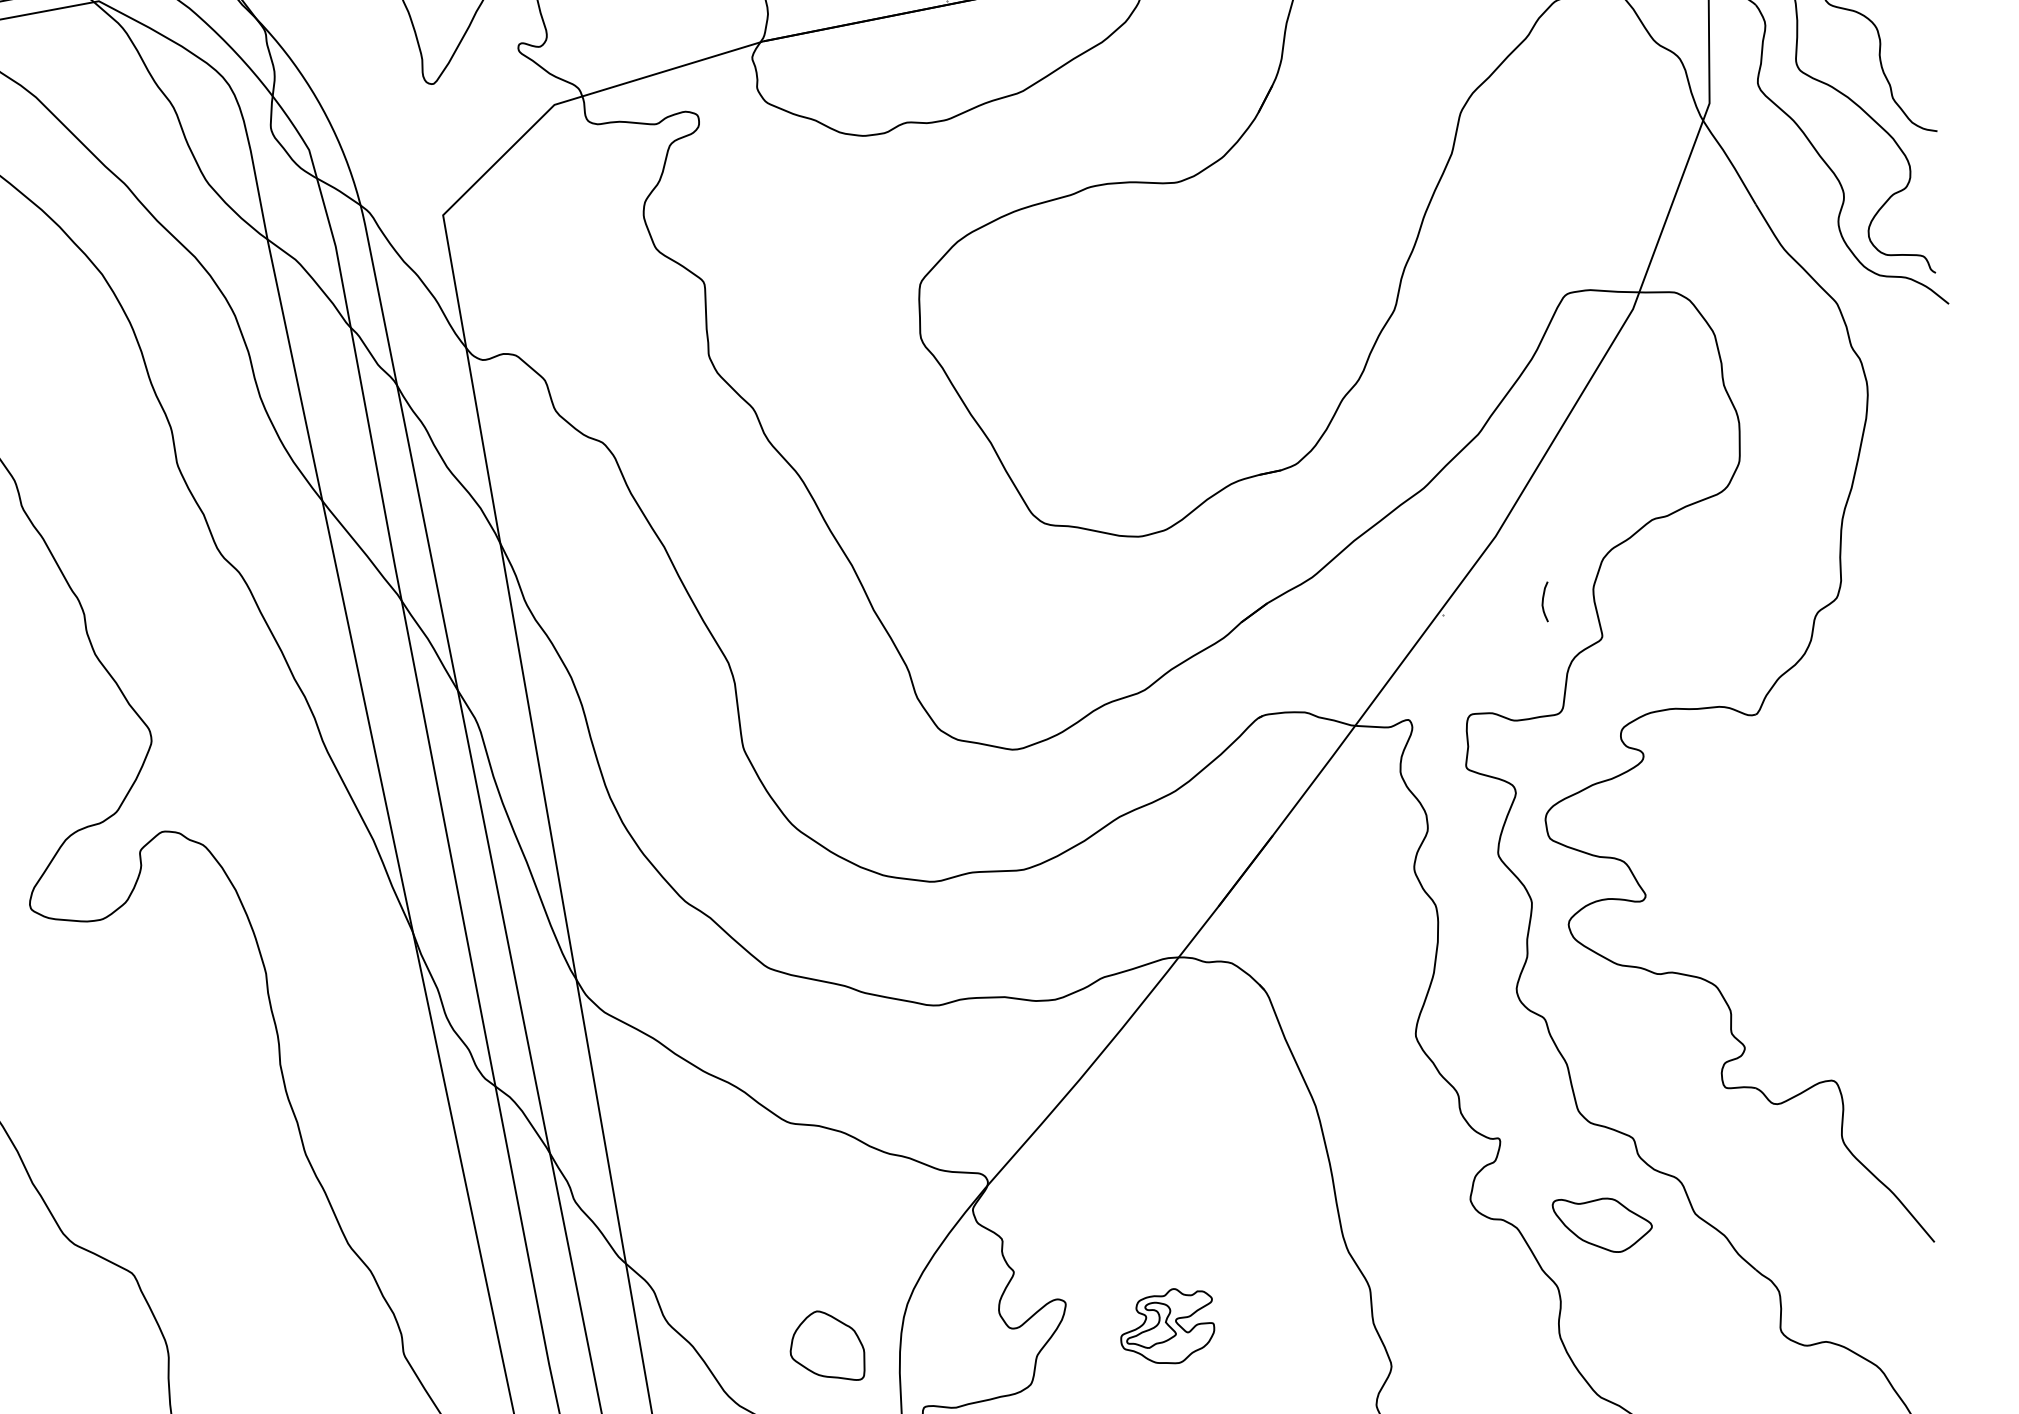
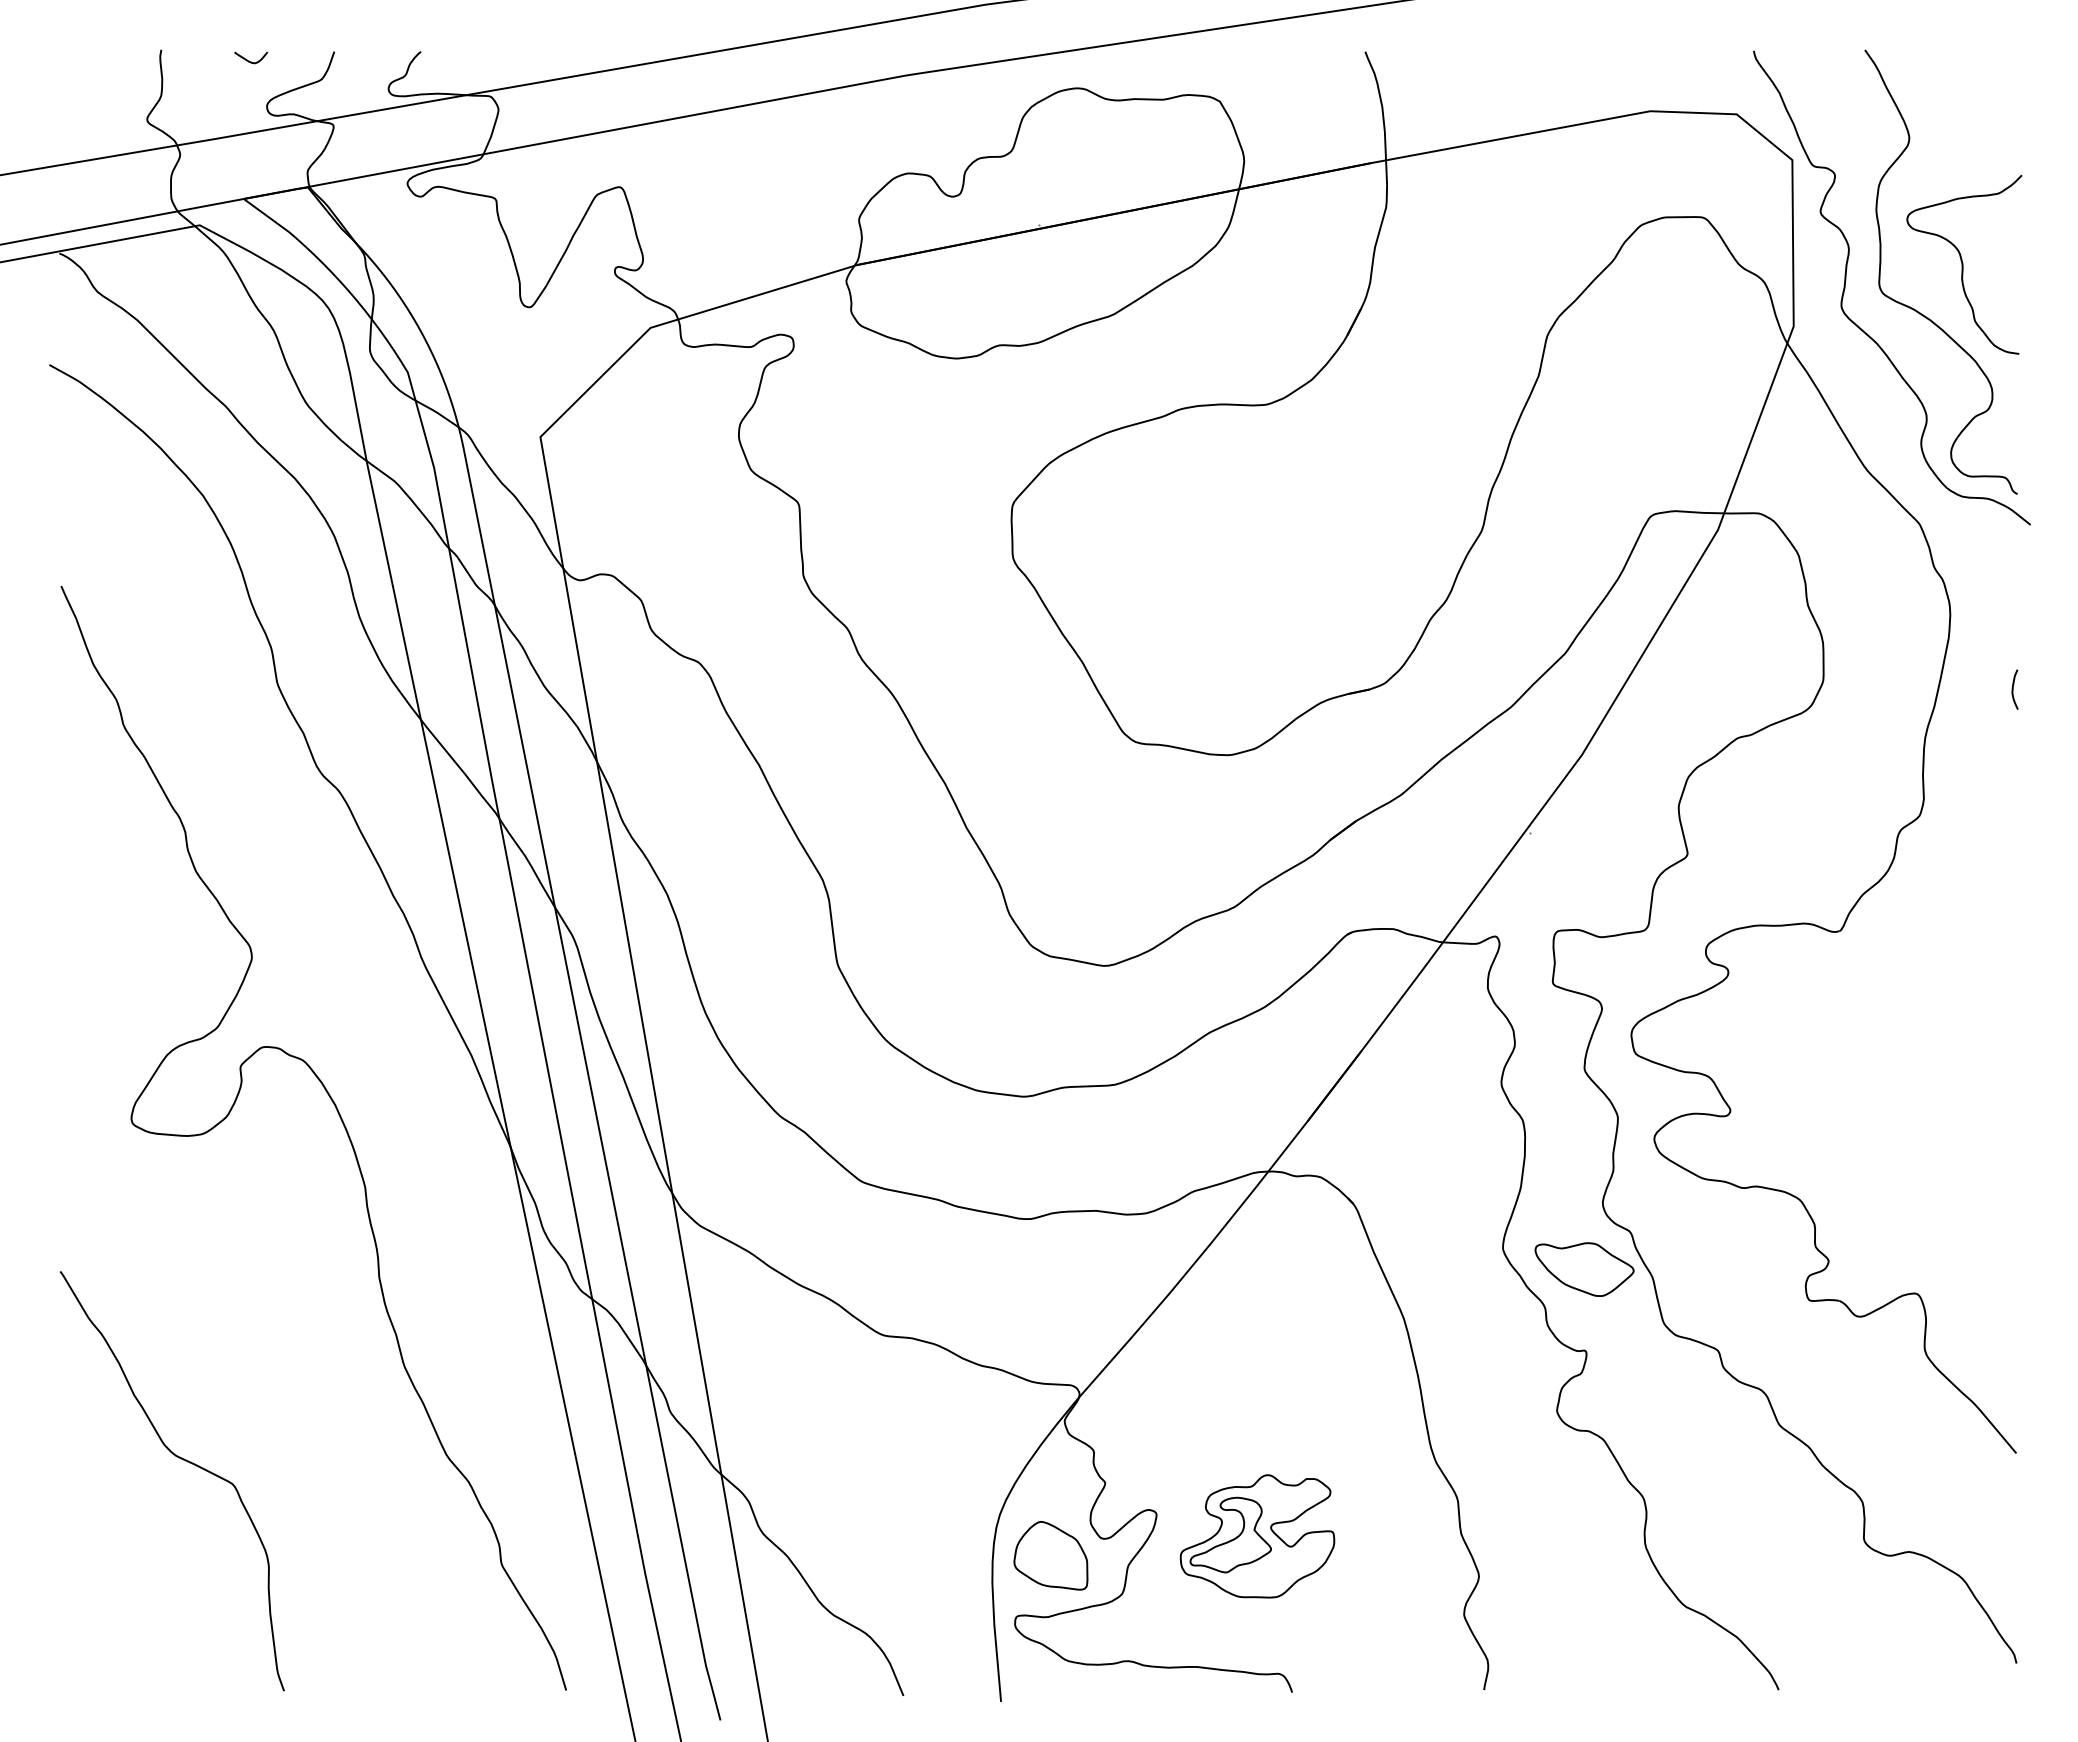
curve: (1543, 601) -> (2013, 689), moved
part: (1602, 1225) -> (1584, 1269), moved
part: (1167, 1326) -> (1257, 1536), size x1.67
part: (827, 1345) -> (1050, 1555), moved

